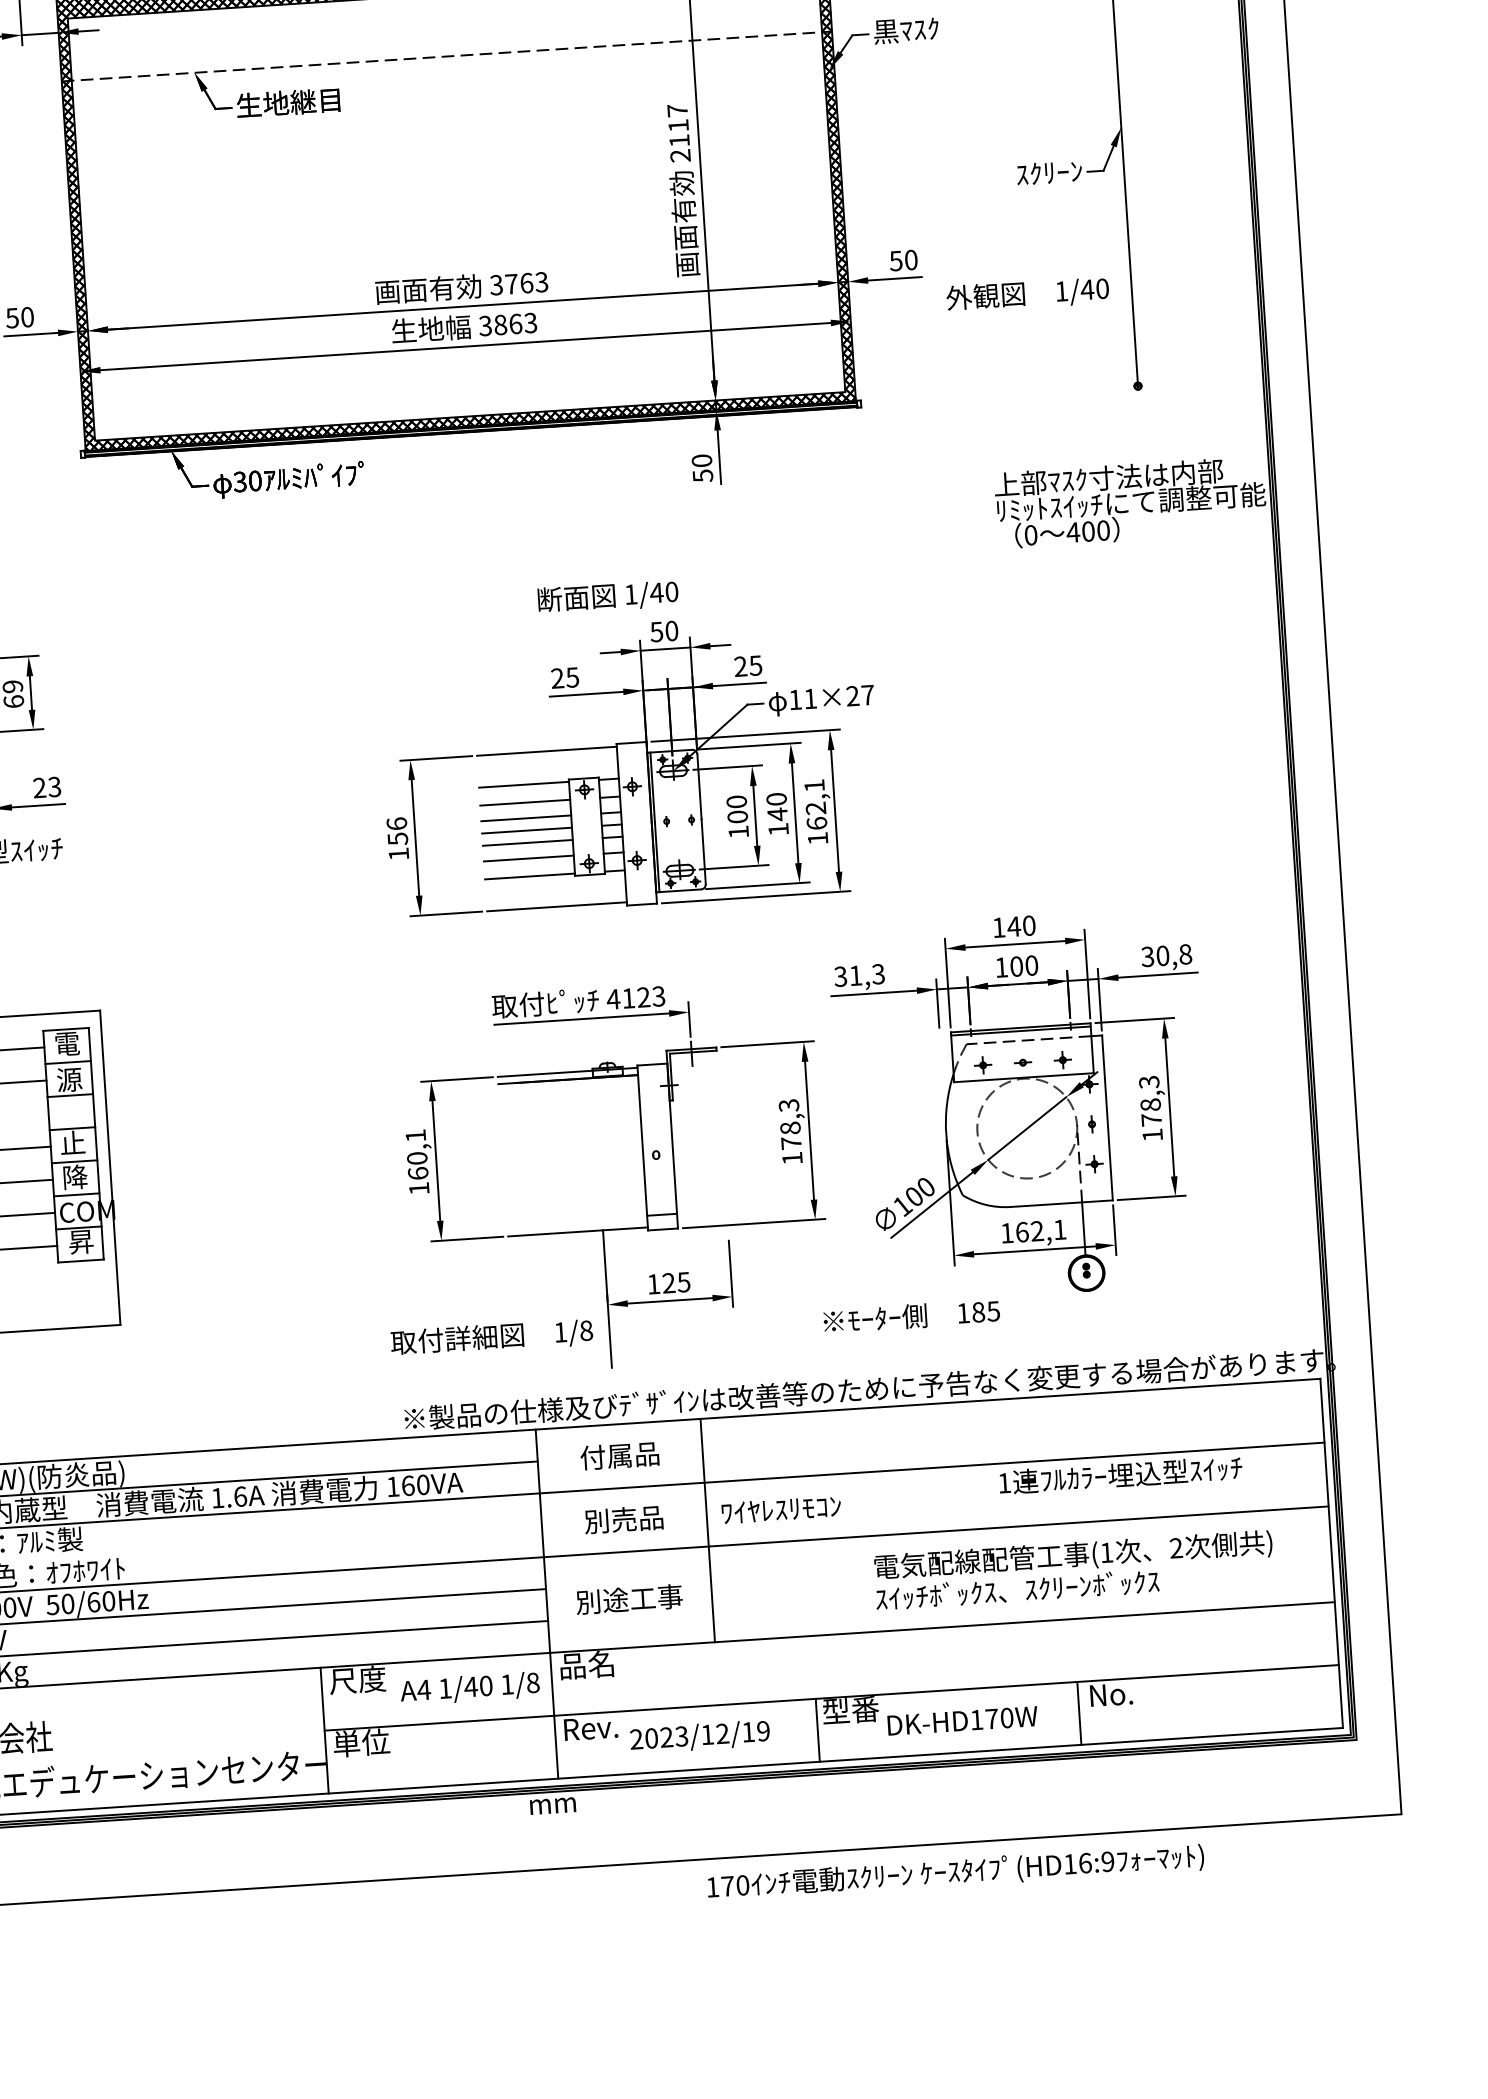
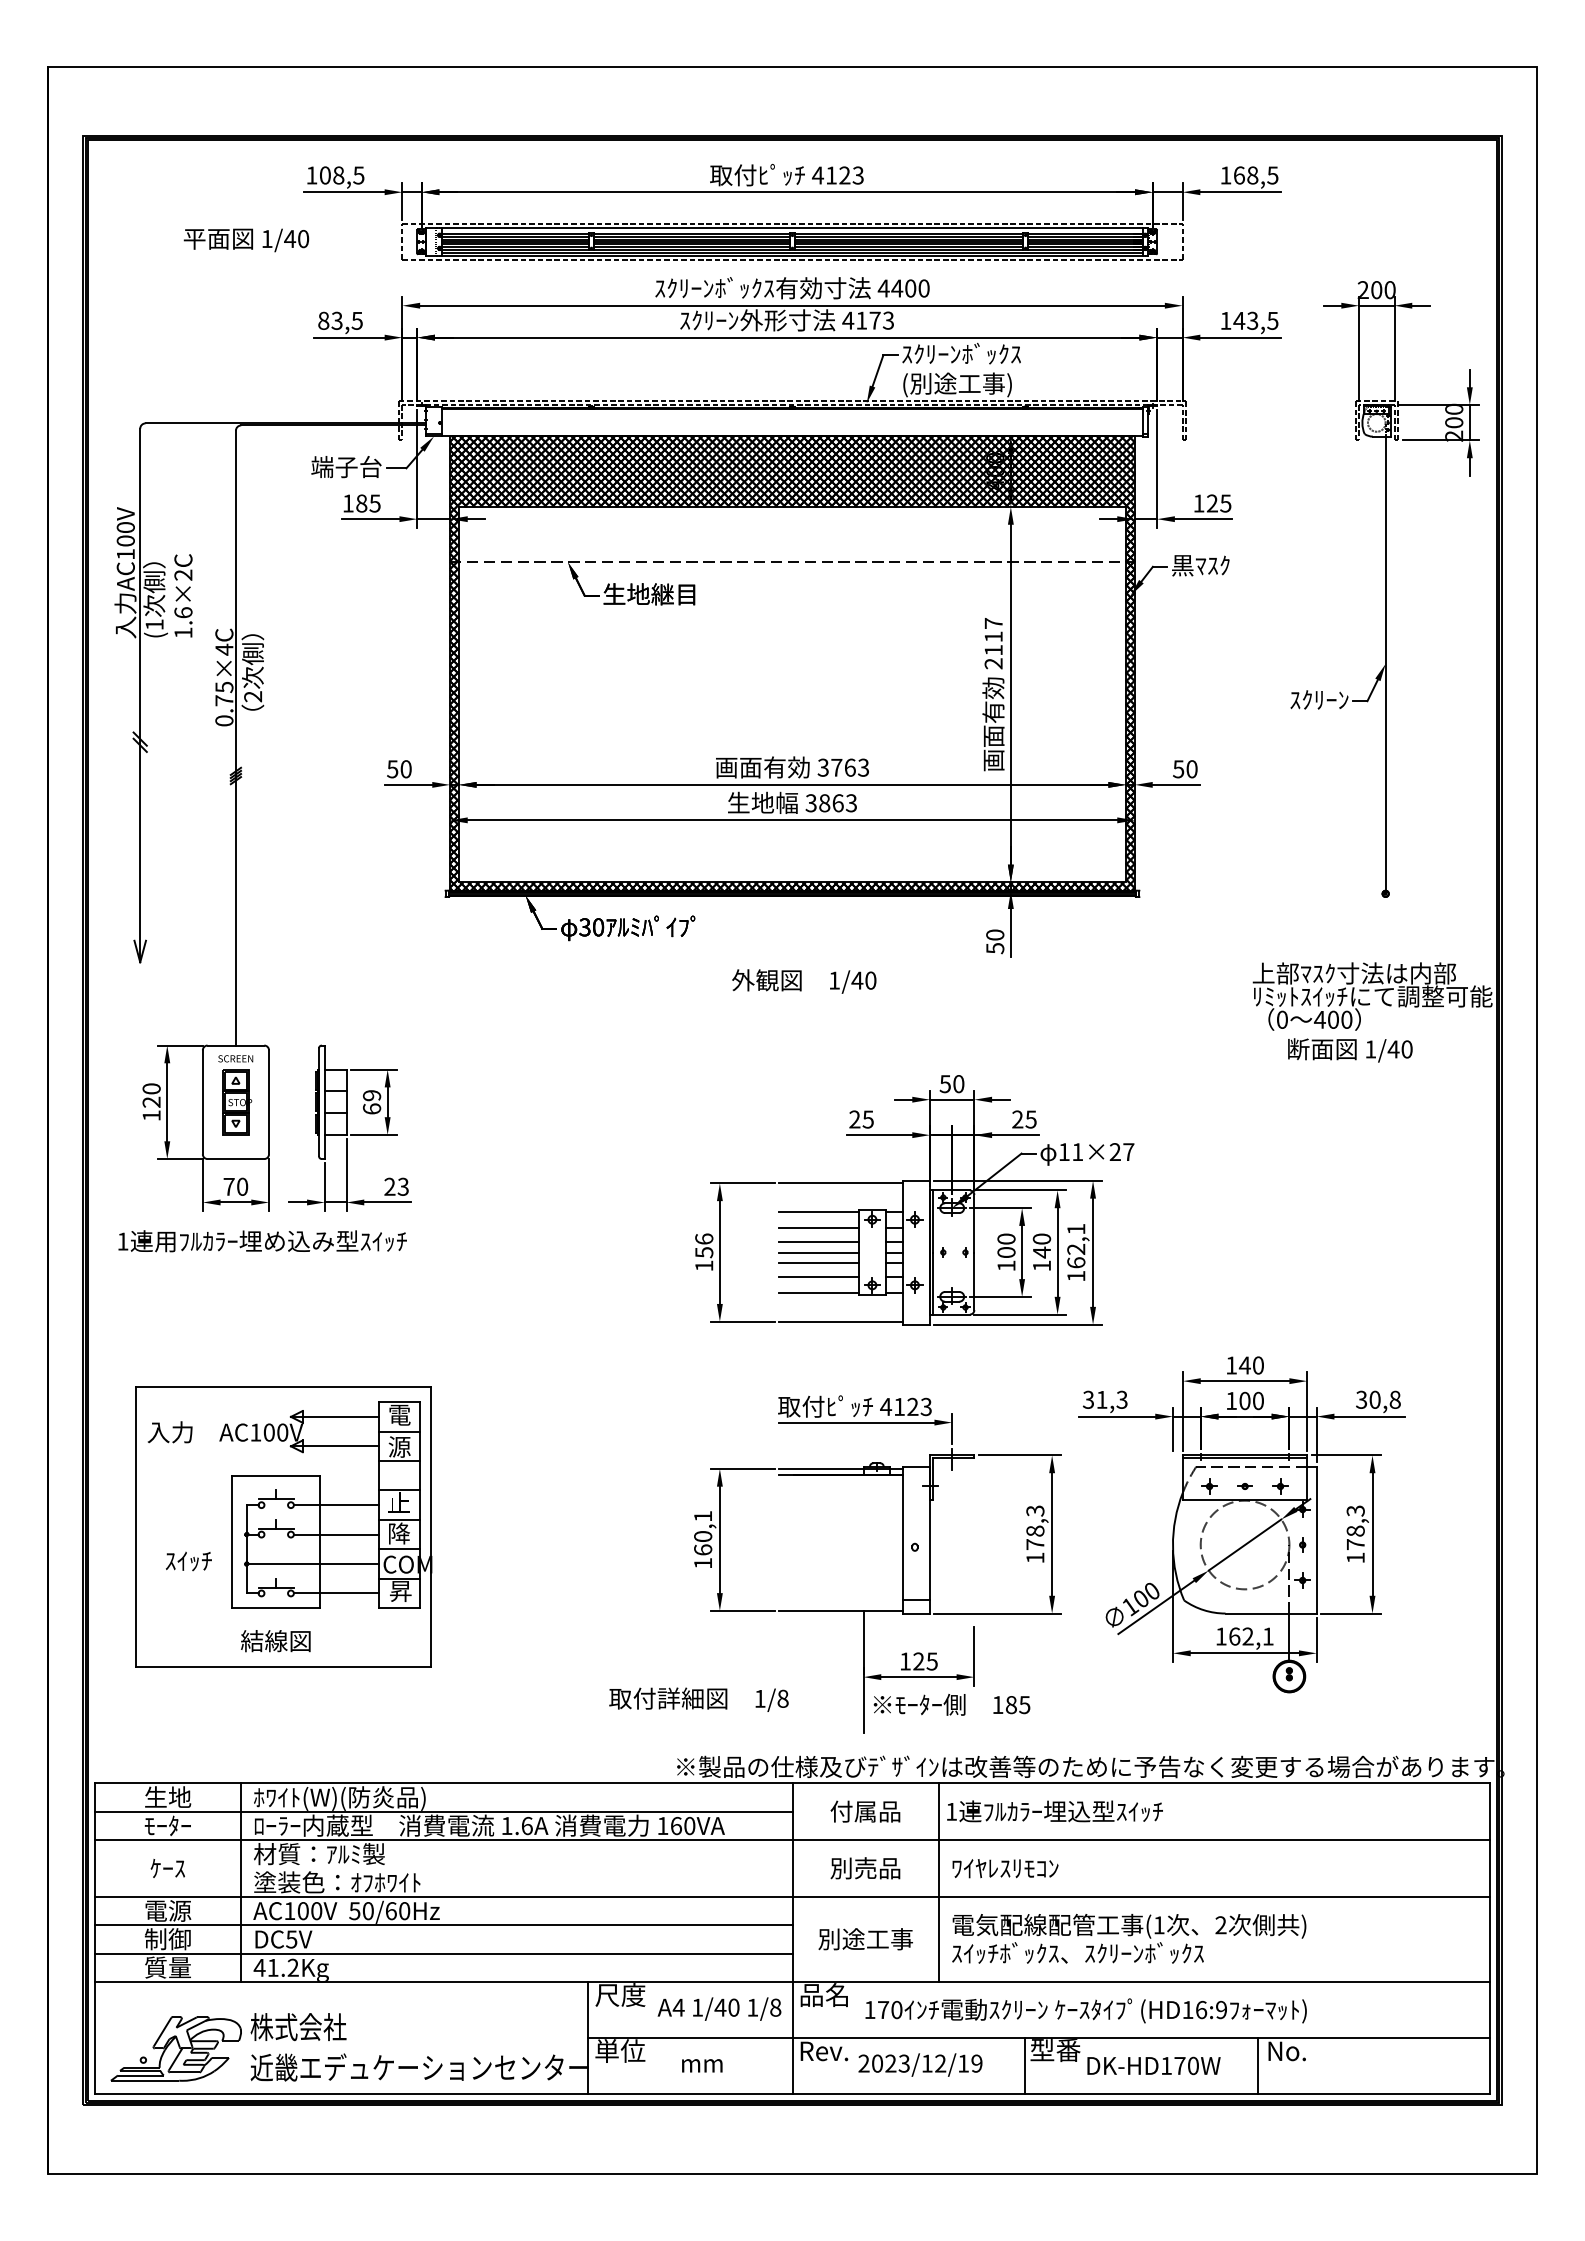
text: (1028, 294) -> (804, 981), moved
text: (608, 597) -> (1350, 1050), moved
text: (911, 1316) -> (951, 1704), moved
text: (491, 1337) -> (698, 1699), moved
text: (1120, 1475) -> (1054, 1811), moved
text: (1074, 1569) -> (1129, 1938), moved
text: (553, 1805) -> (702, 2065), moved
text: (955, 1872) -> (1085, 2010), moved

